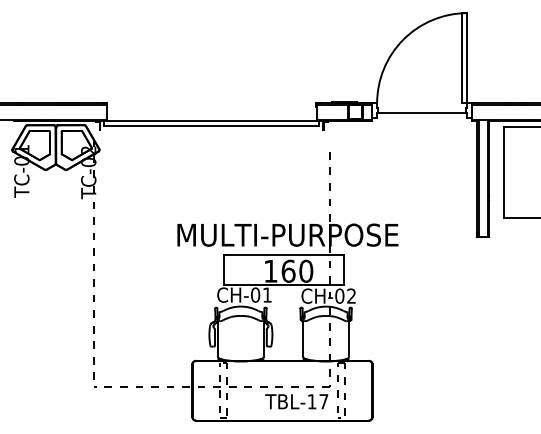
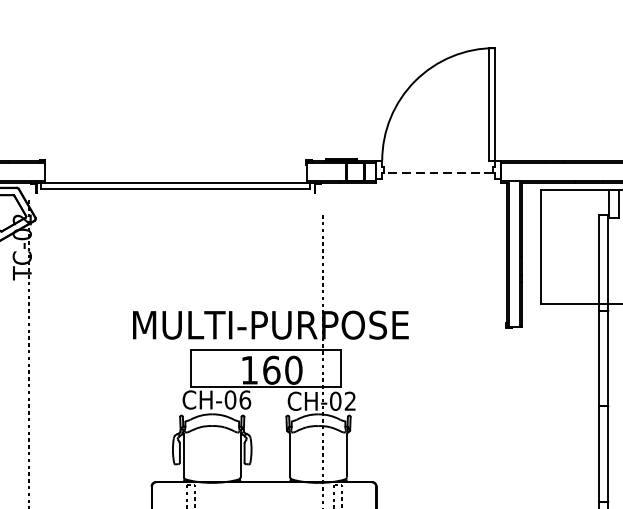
line: (422, 113) -> (438, 173), solid -> dashed
text: (267, 294) -> (245, 399), CH-01 -> CH-06

